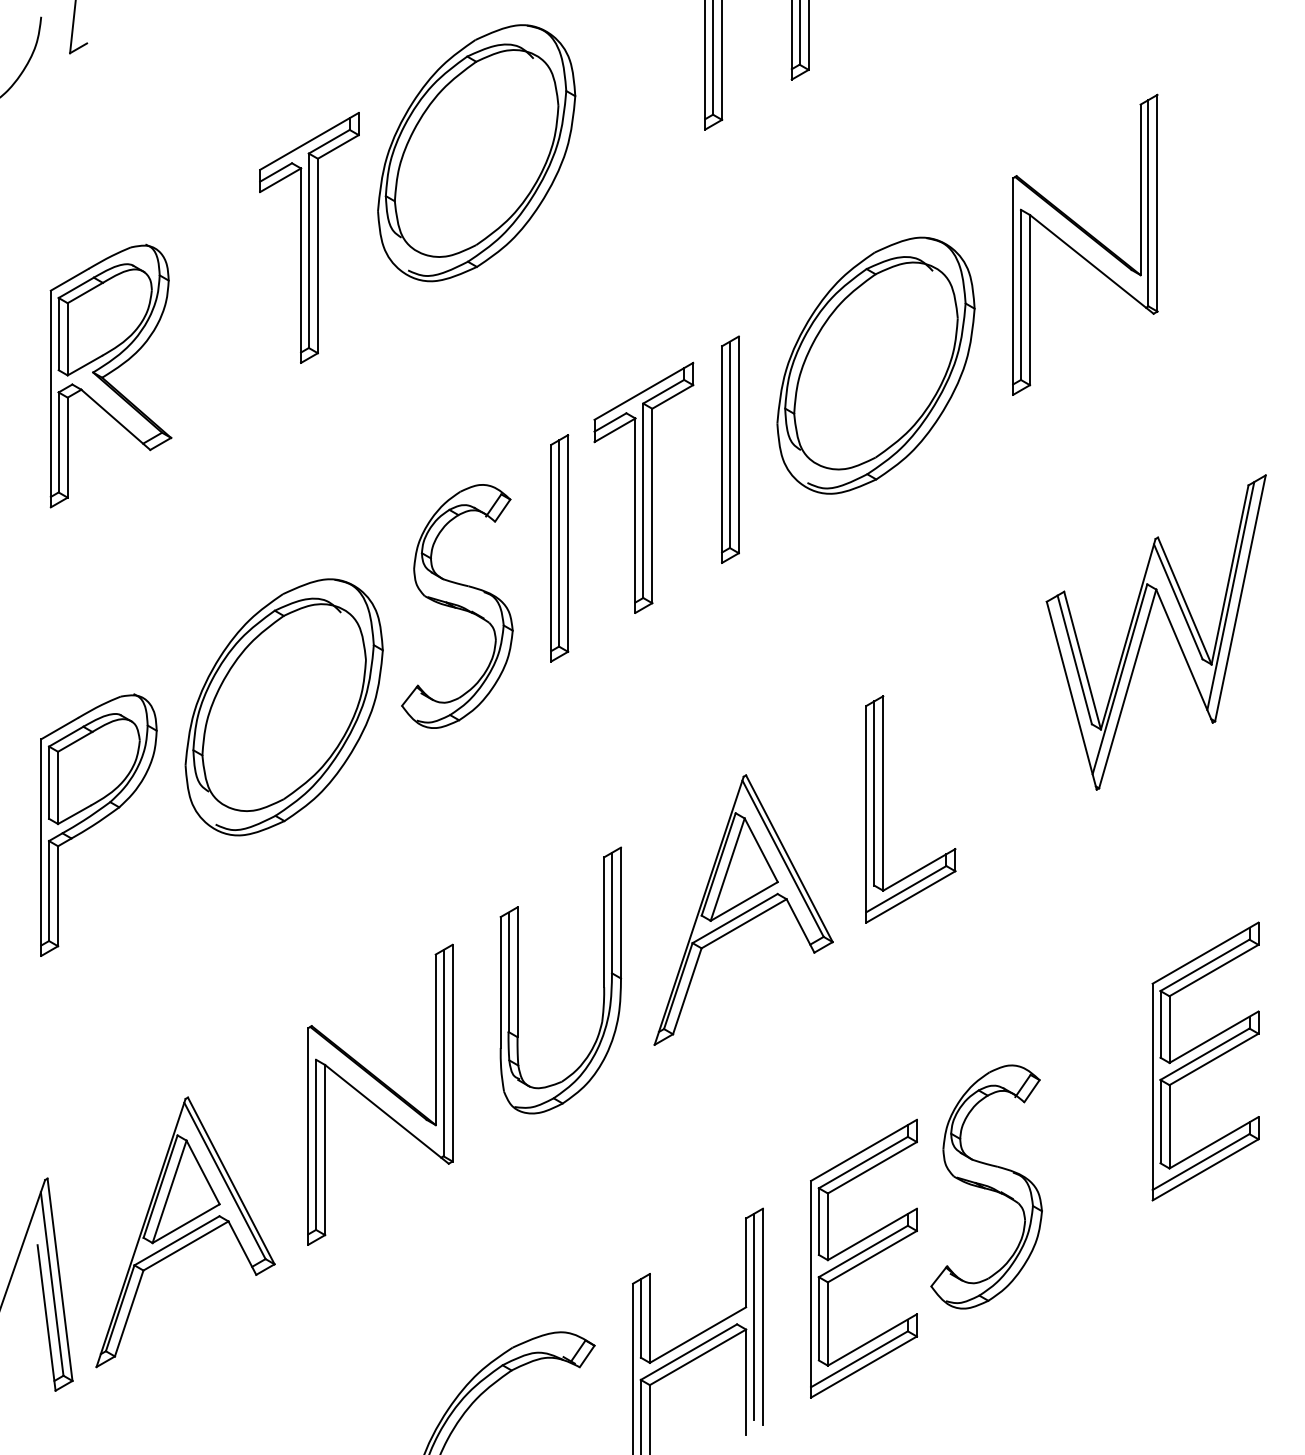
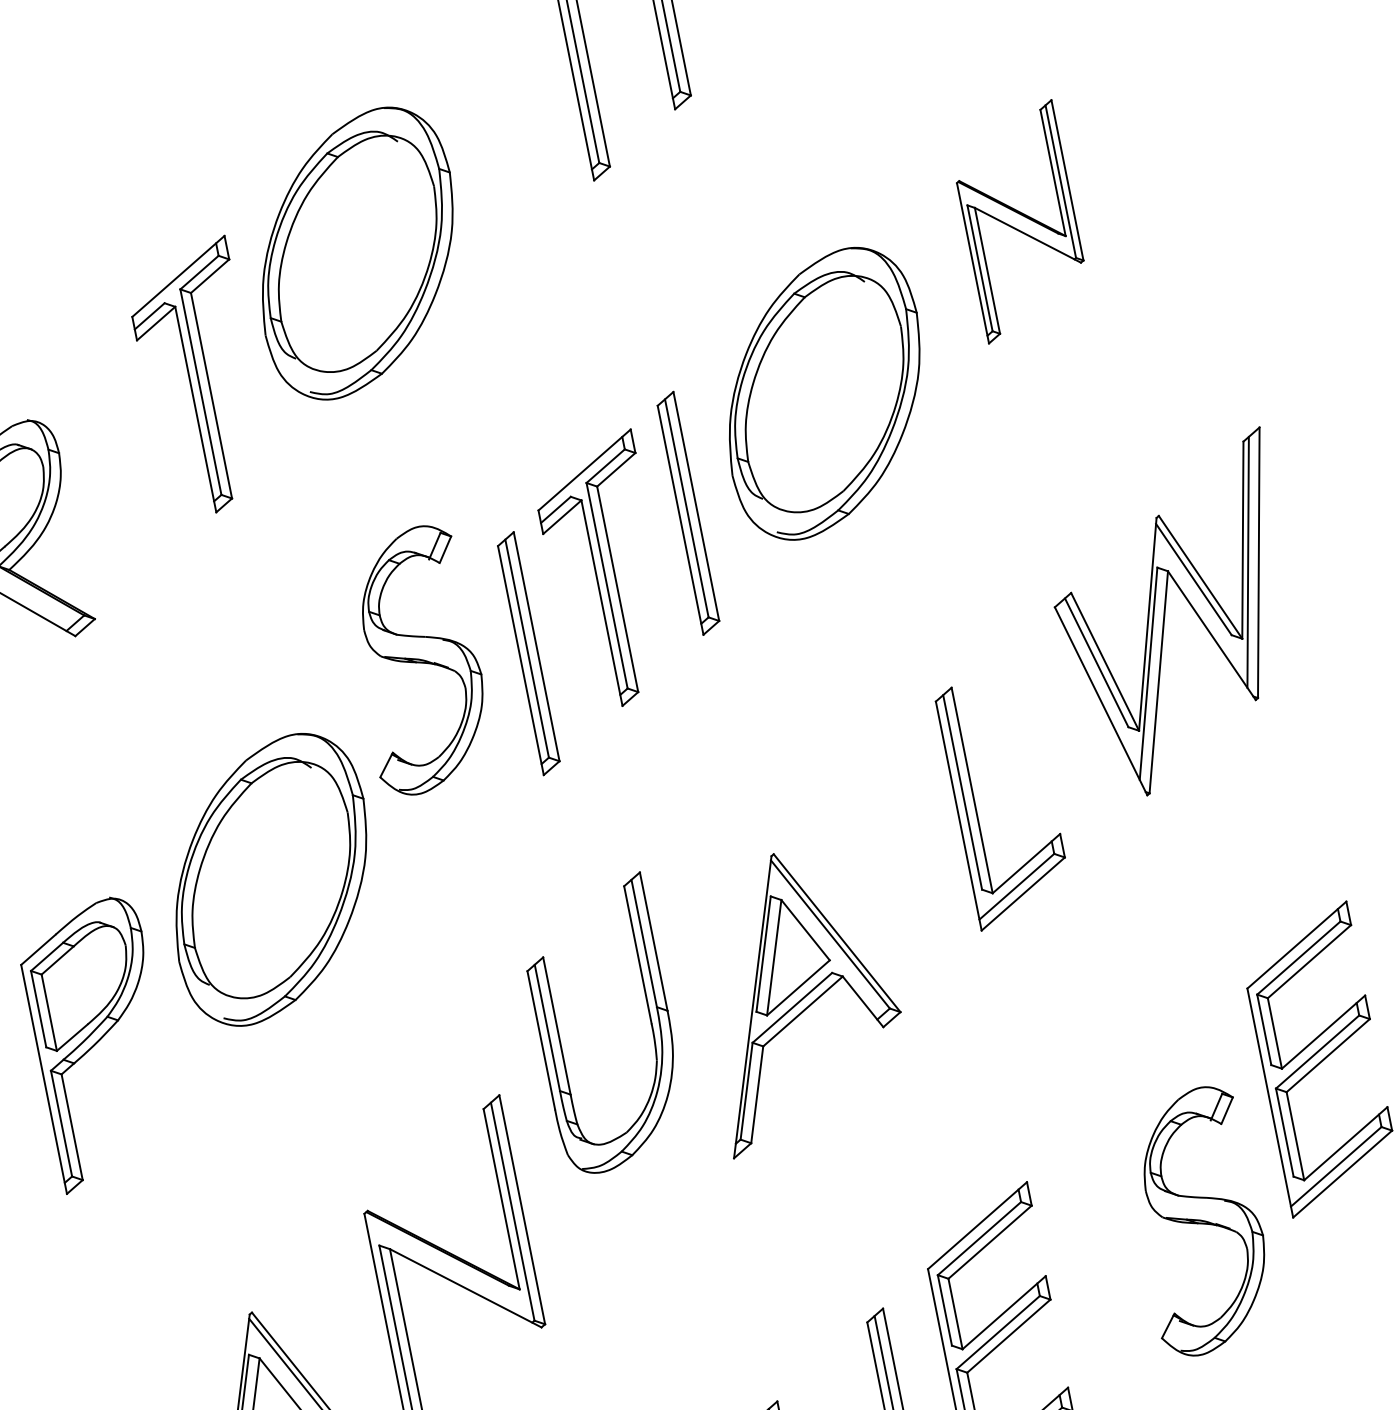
part: (1085, 244) -> (1020, 221), size x0.7
part: (457, 606) -> (417, 660), moved
part: (883, 809) -> (975, 807), moved
part: (518, 980) -> (559, 1034), moved
part: (986, 1186) -> (1199, 1221), moved

